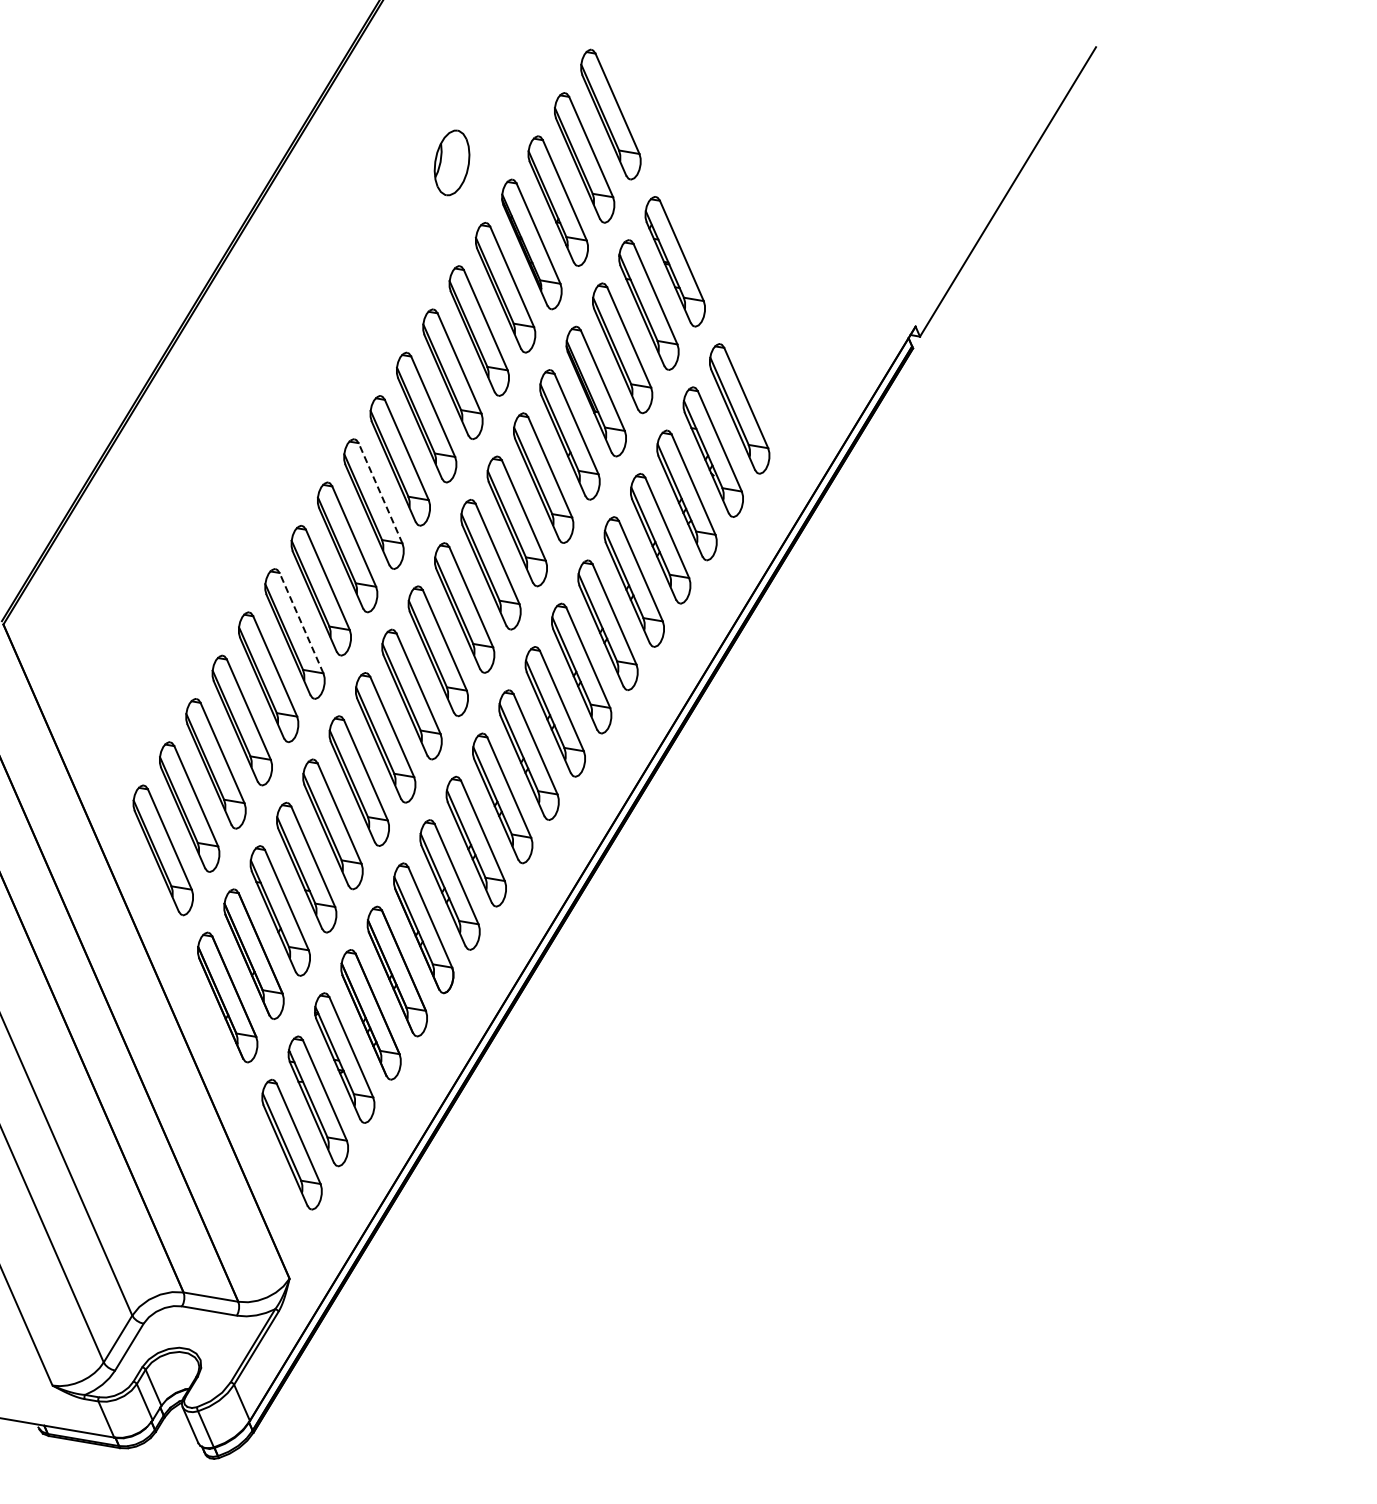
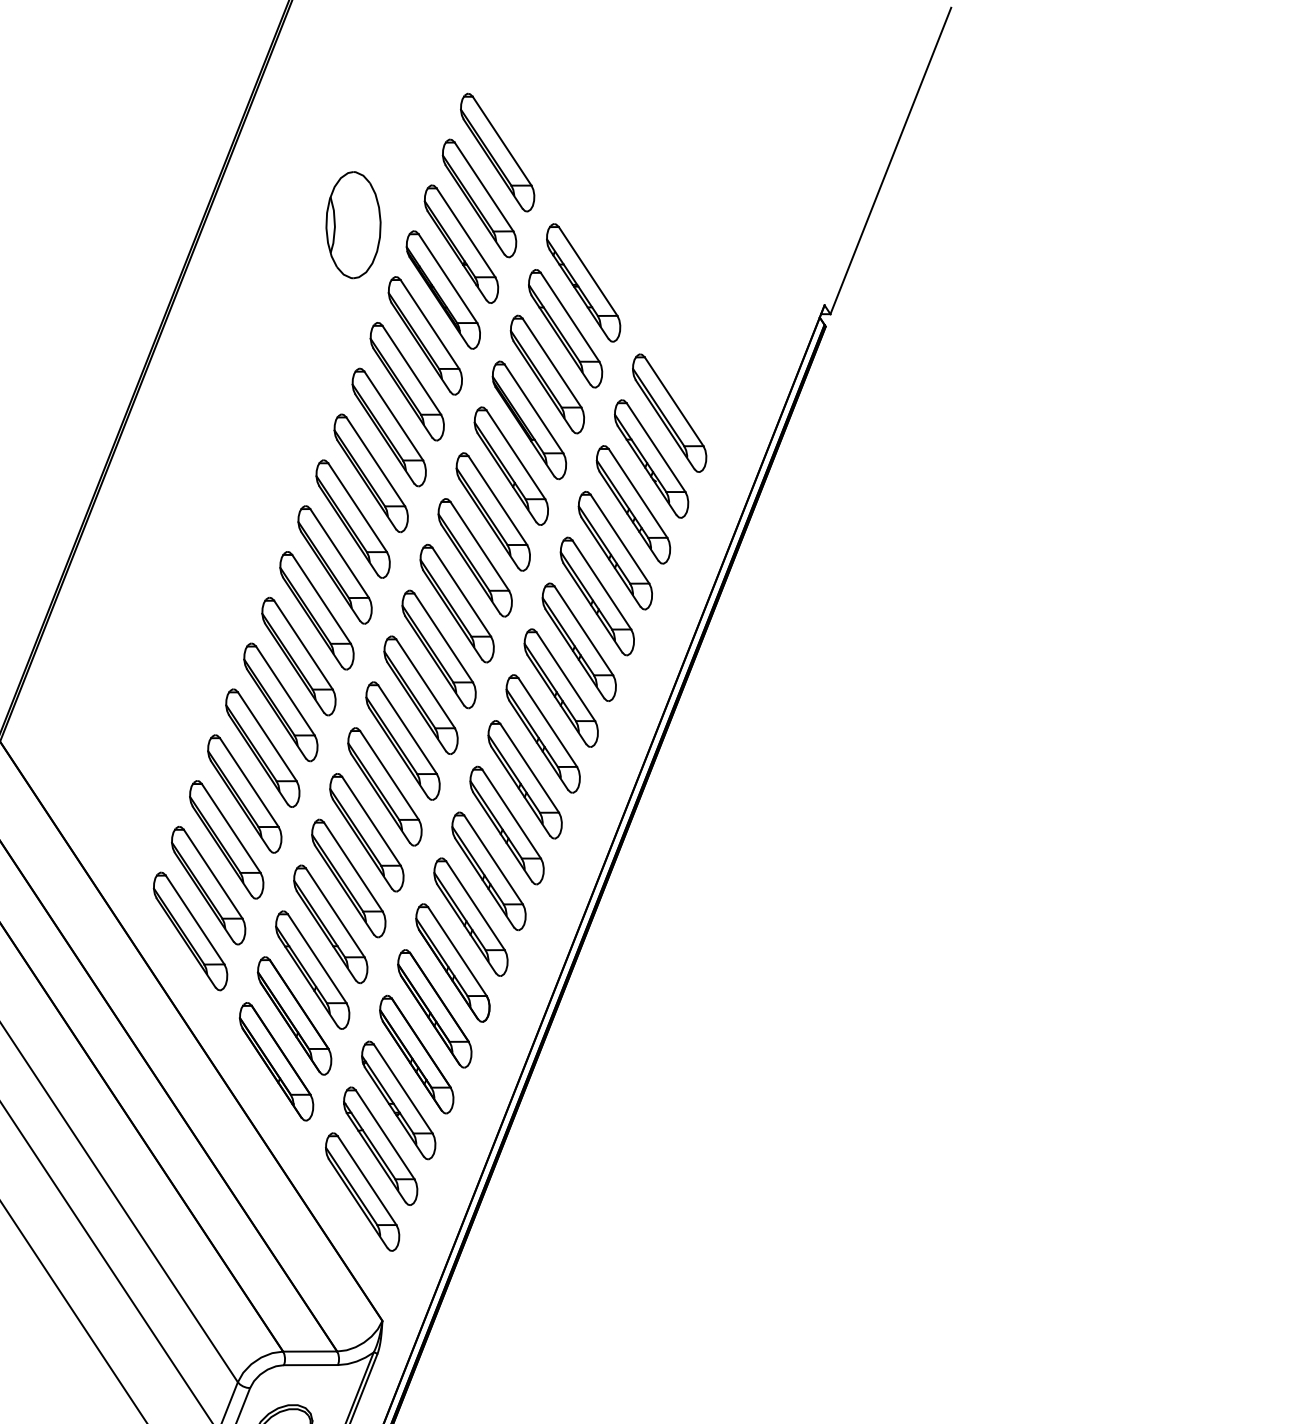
part: (451, 162) -> (352, 224), size x1.67
line: (380, 493) -> (339, 553), dashed -> solid
line: (301, 623) -> (285, 691), dashed -> solid

